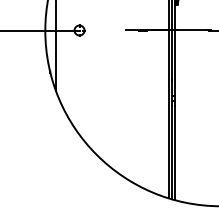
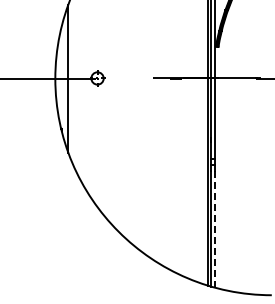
line: (175, 152) -> (215, 228), solid -> dashed

